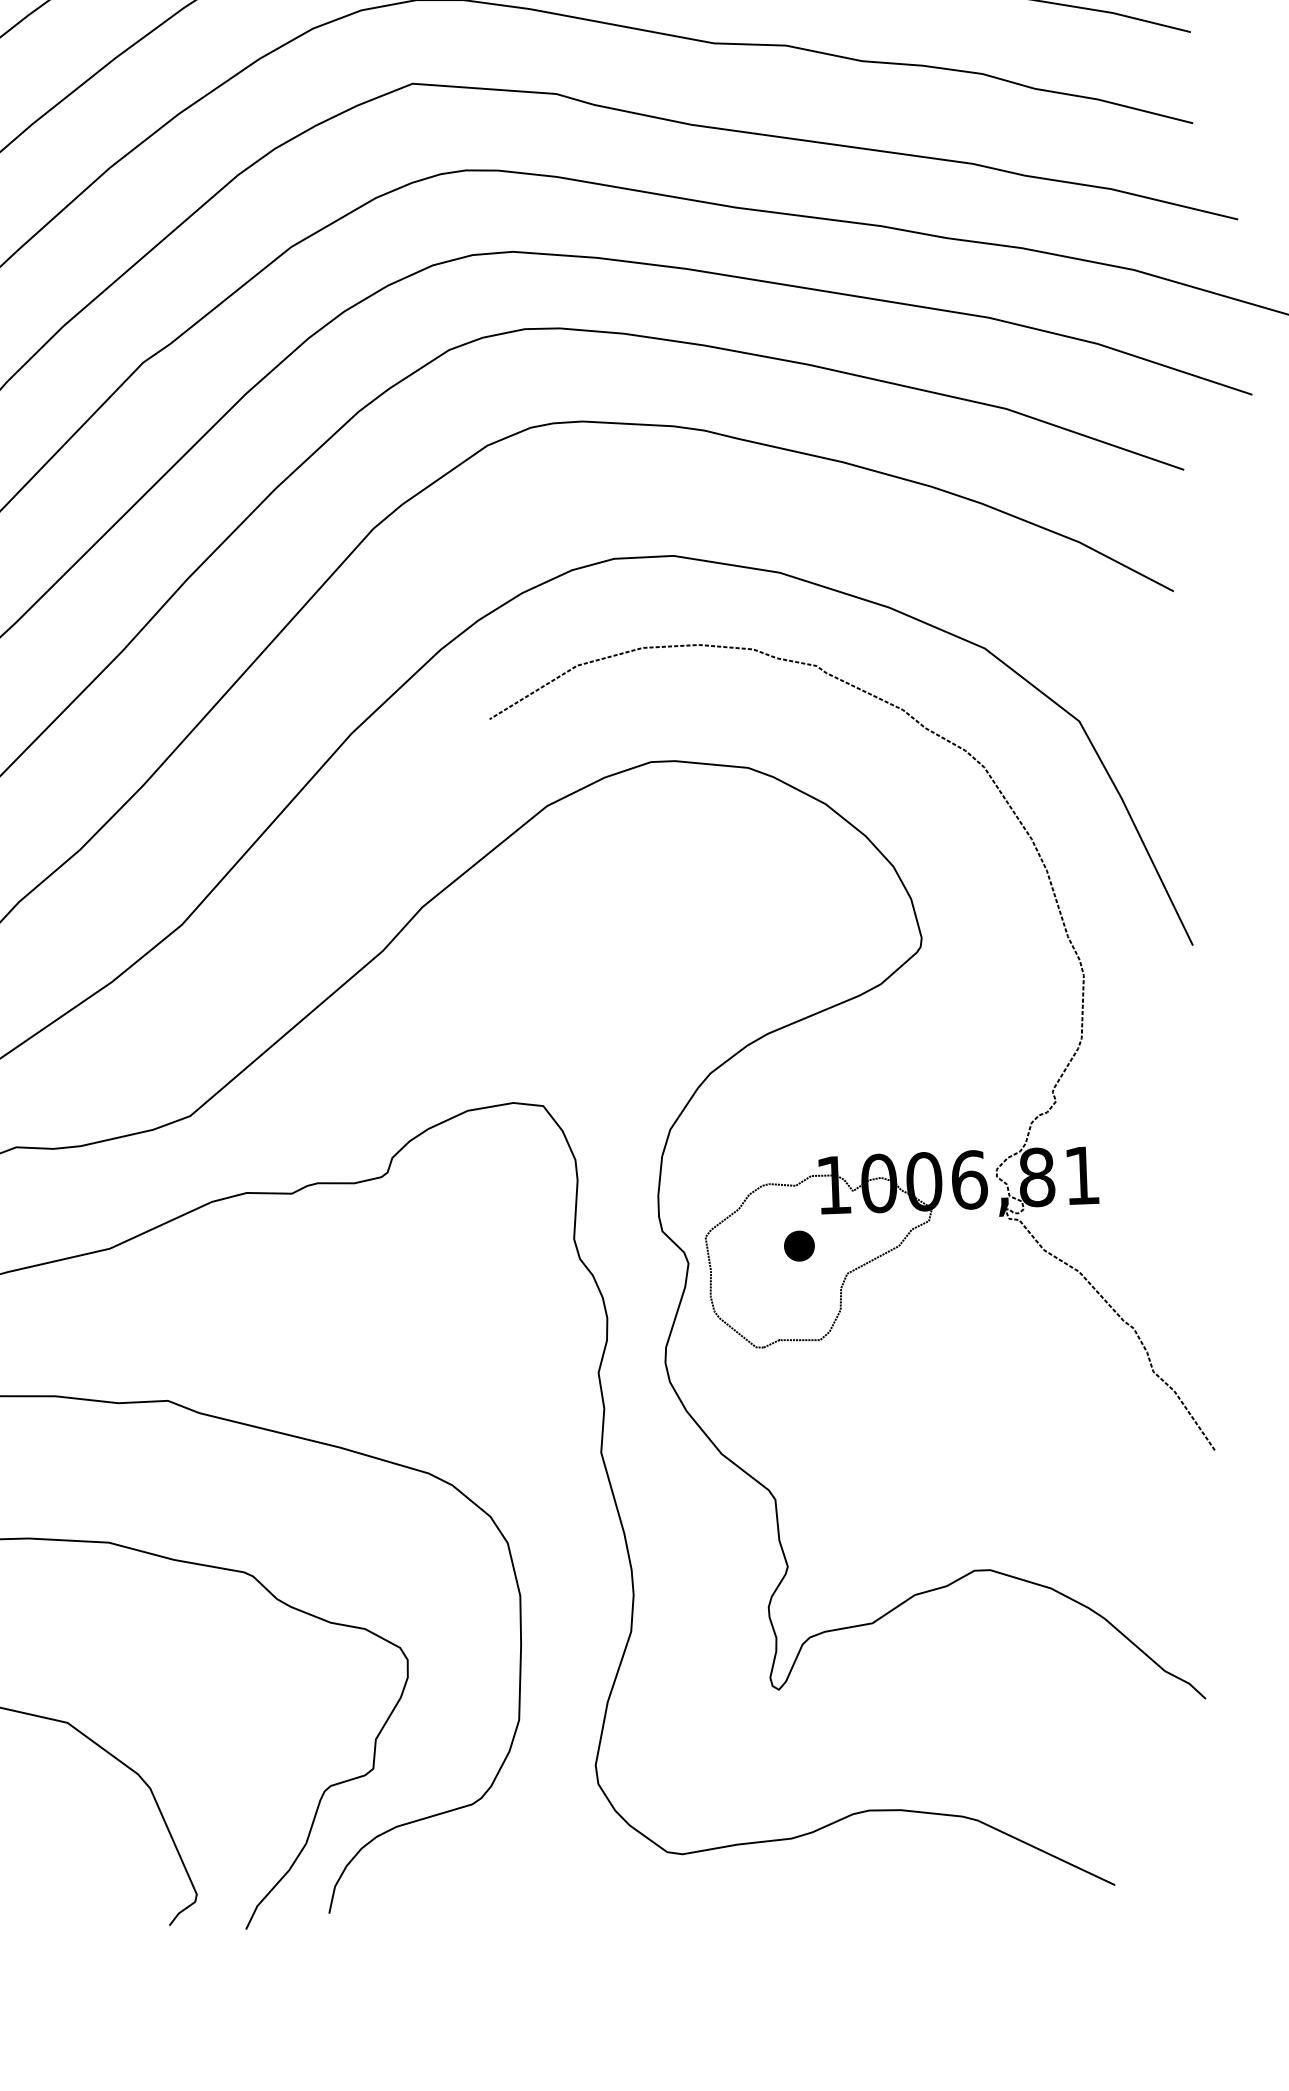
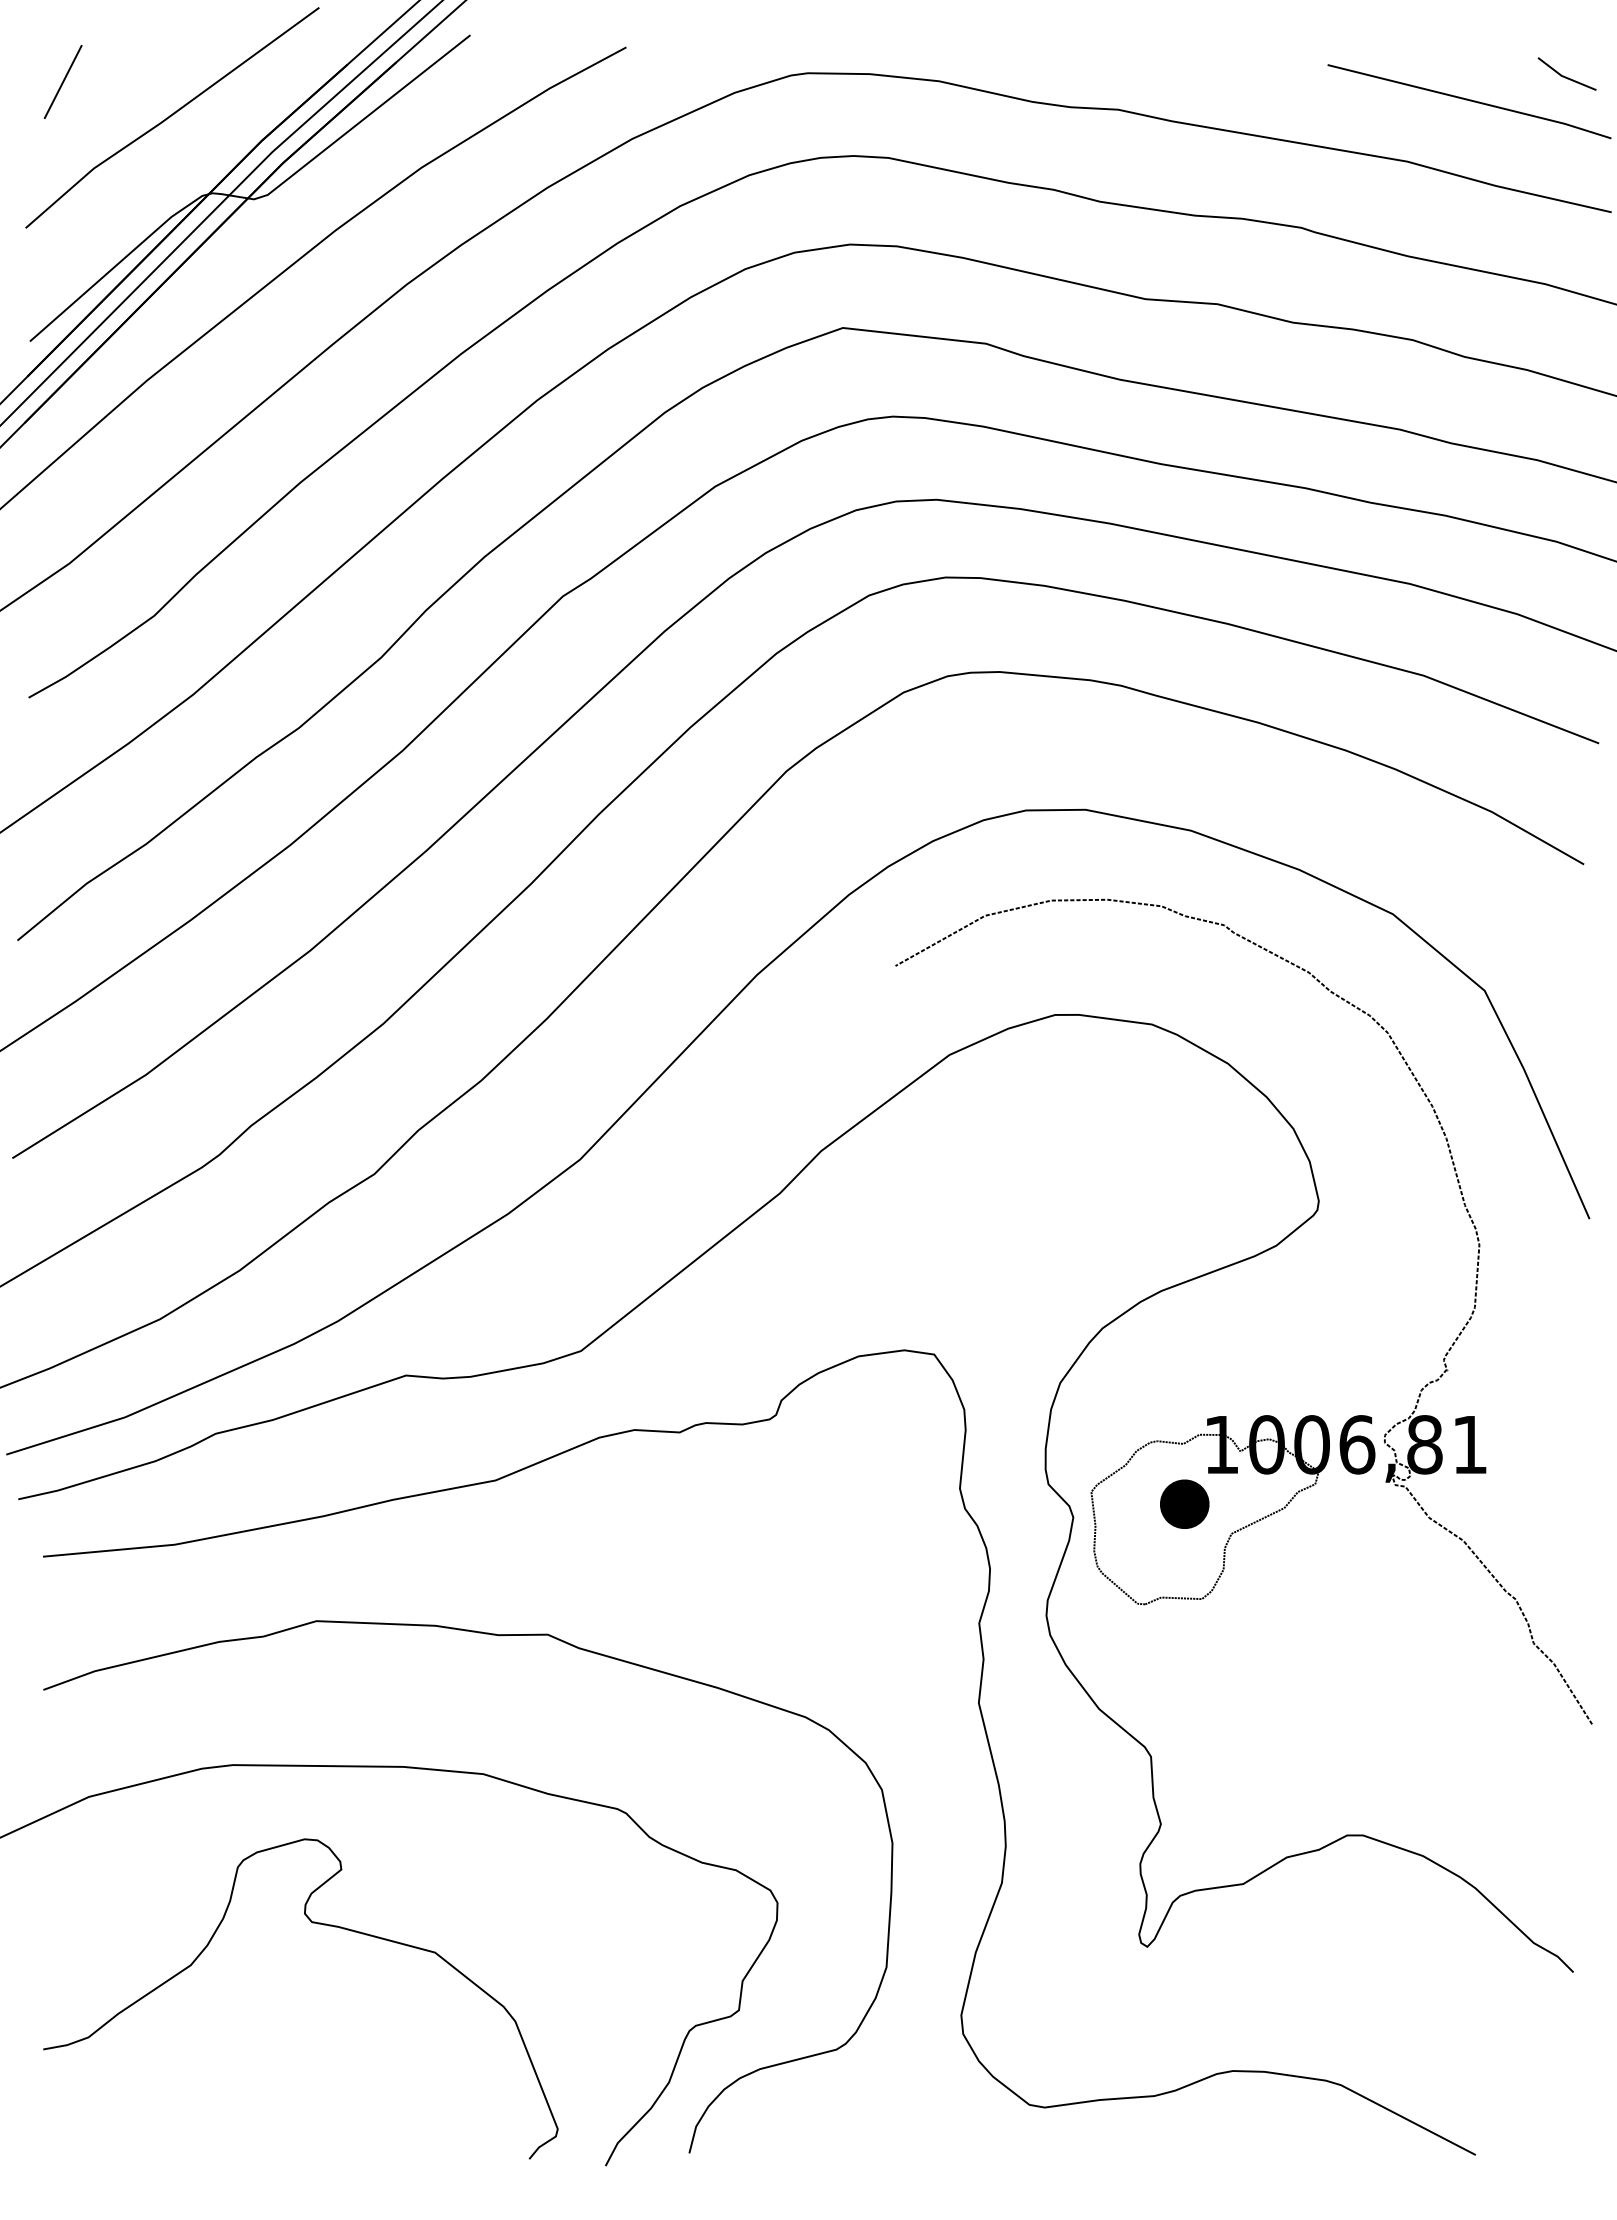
part: (799, 1246) -> (1184, 1504), size x1.6

